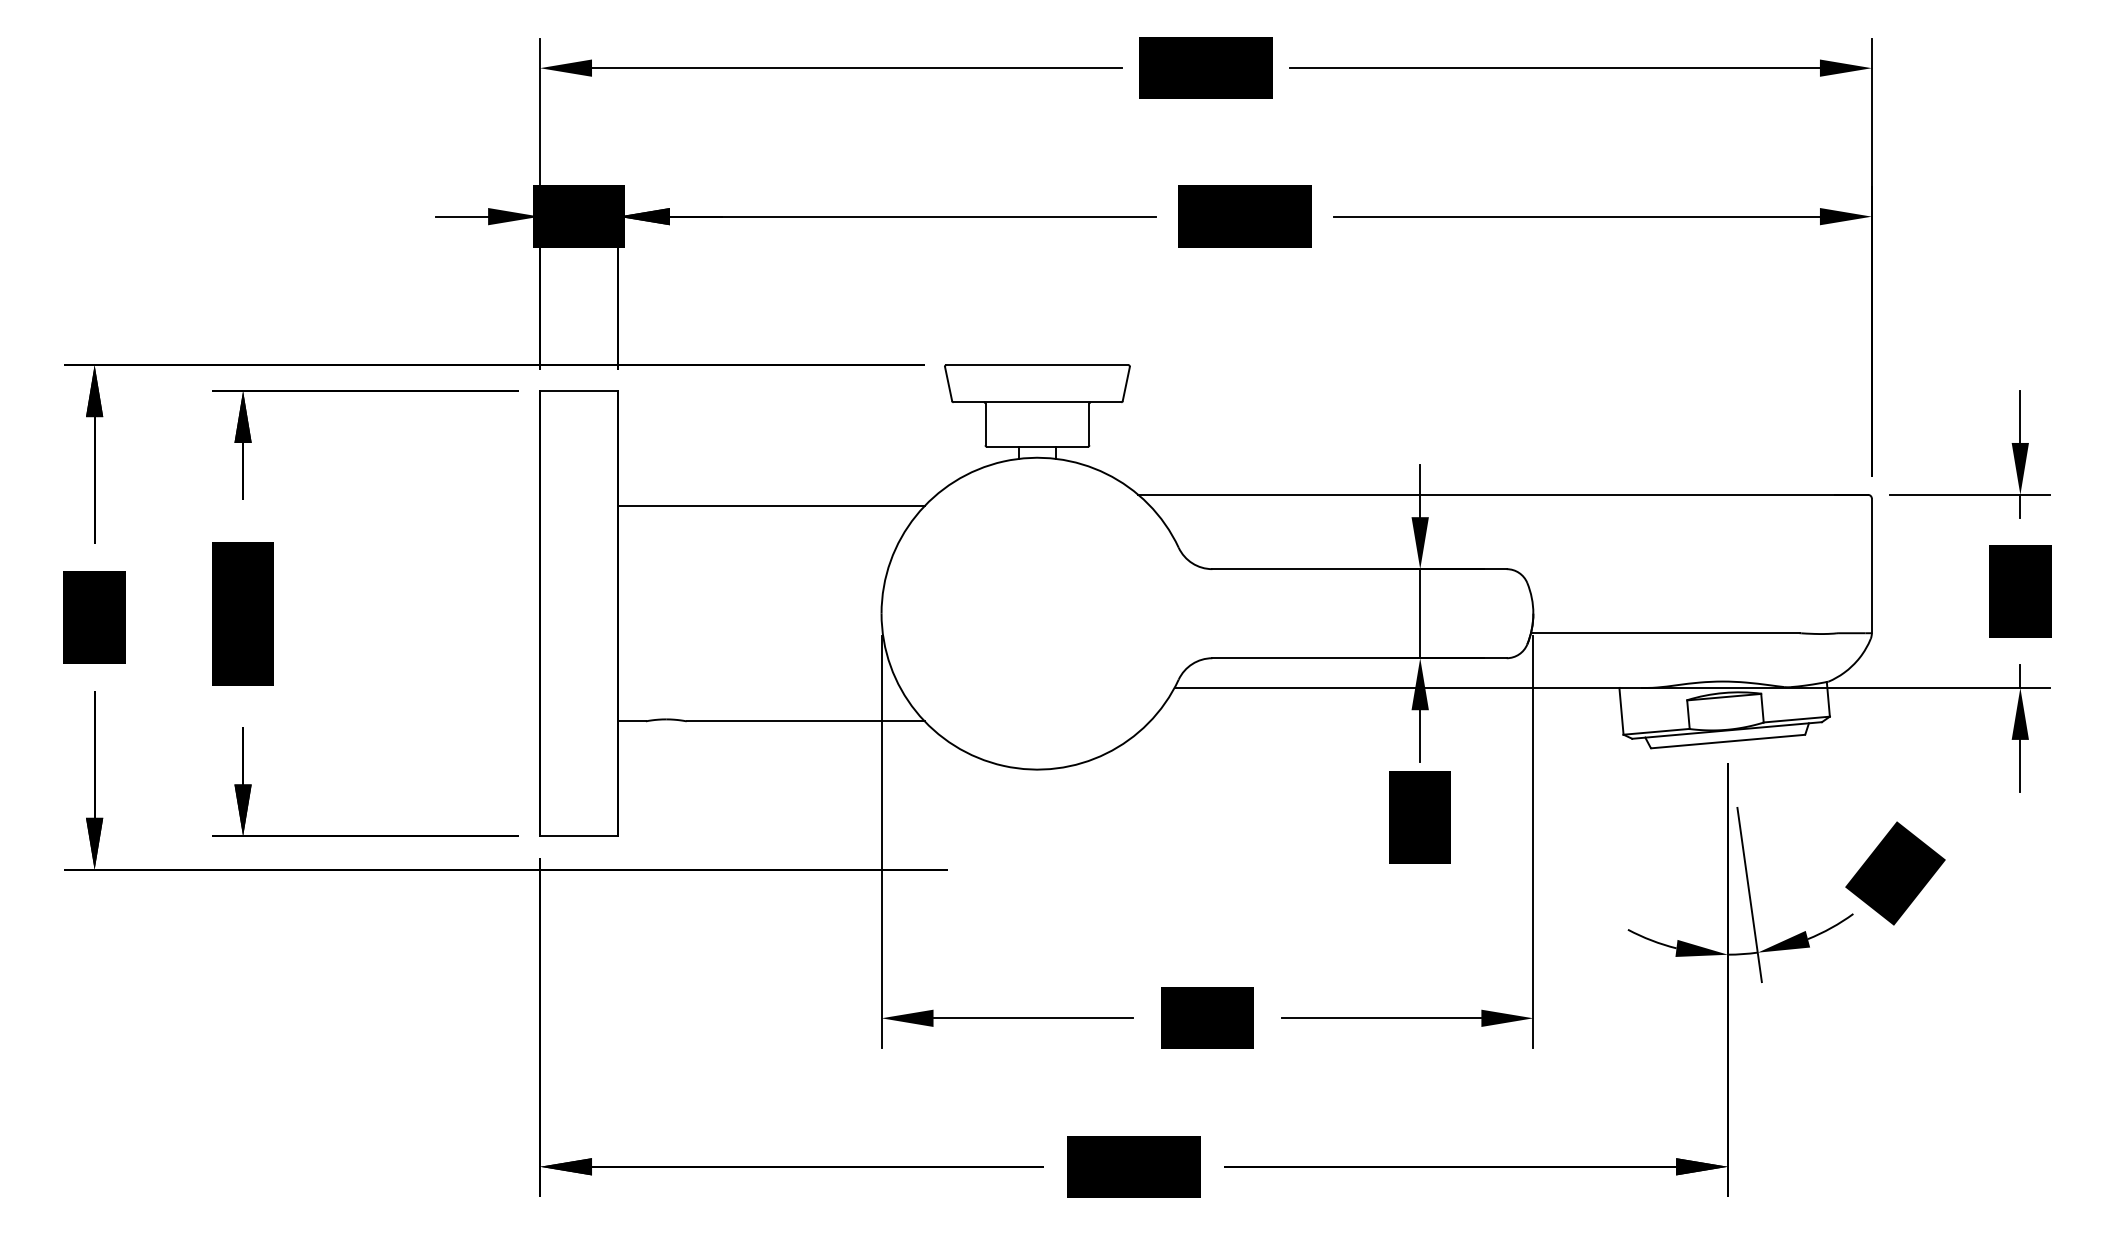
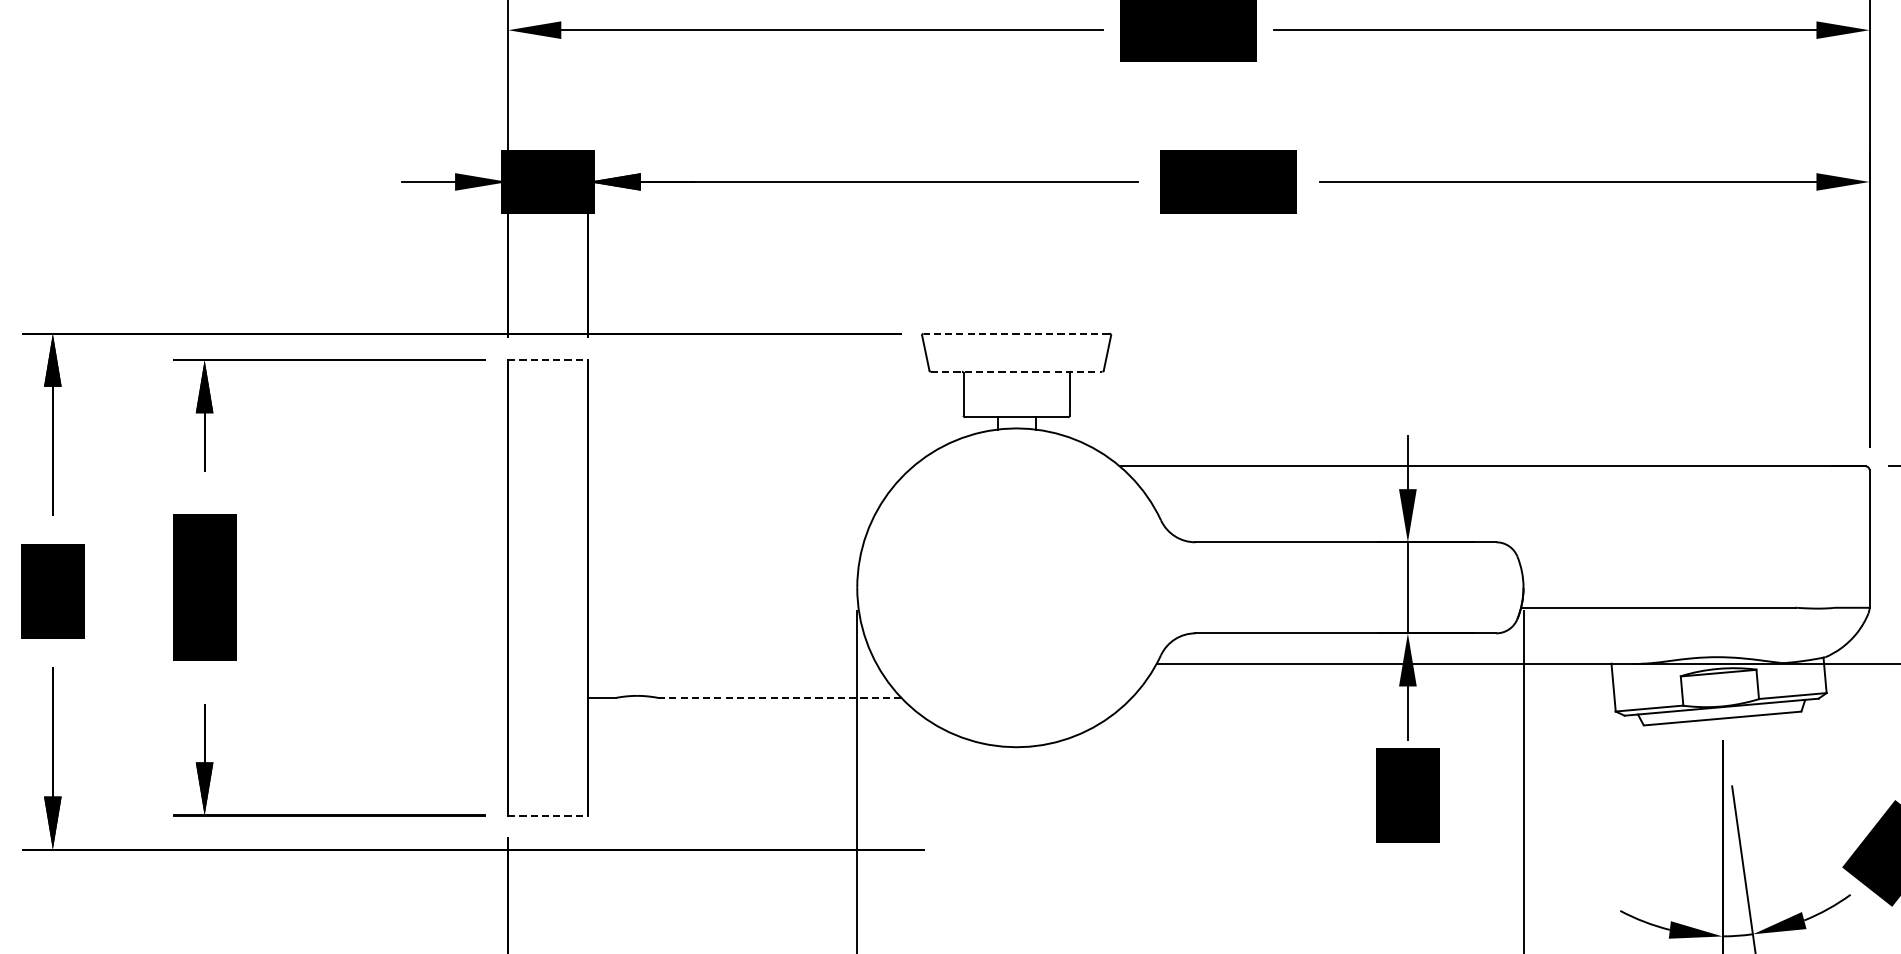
line: (1037, 365) -> (1016, 334), solid -> dashed
line: (579, 390) -> (548, 359), solid -> dashed
line: (1037, 402) -> (1016, 371), solid -> dashed
line: (771, 506) -> (744, 478), removed
line: (806, 721) -> (780, 698), solid -> dashed
line: (579, 836) -> (548, 815), solid -> dashed

